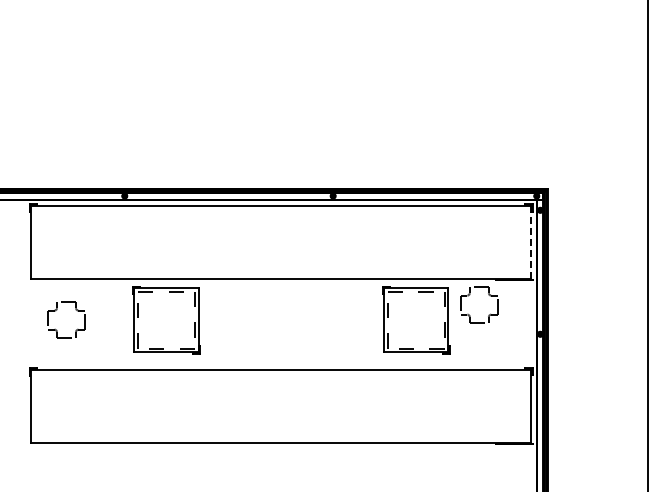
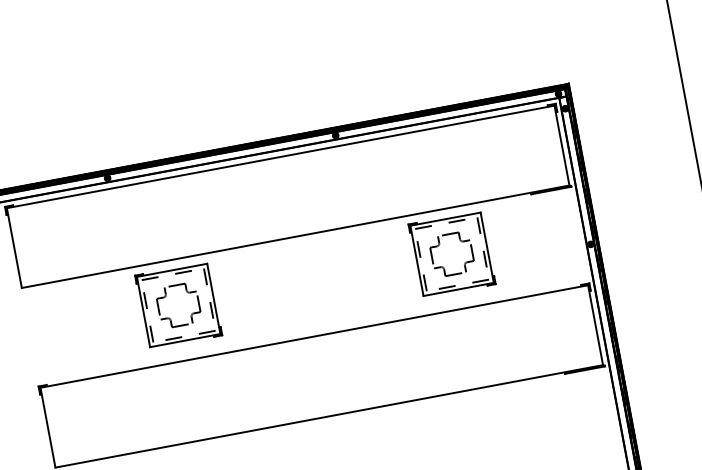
line: (531, 241) -> (562, 144), dashed -> solid
part: (488, 295) -> (460, 241), moved
part: (57, 310) -> (166, 296), moved

